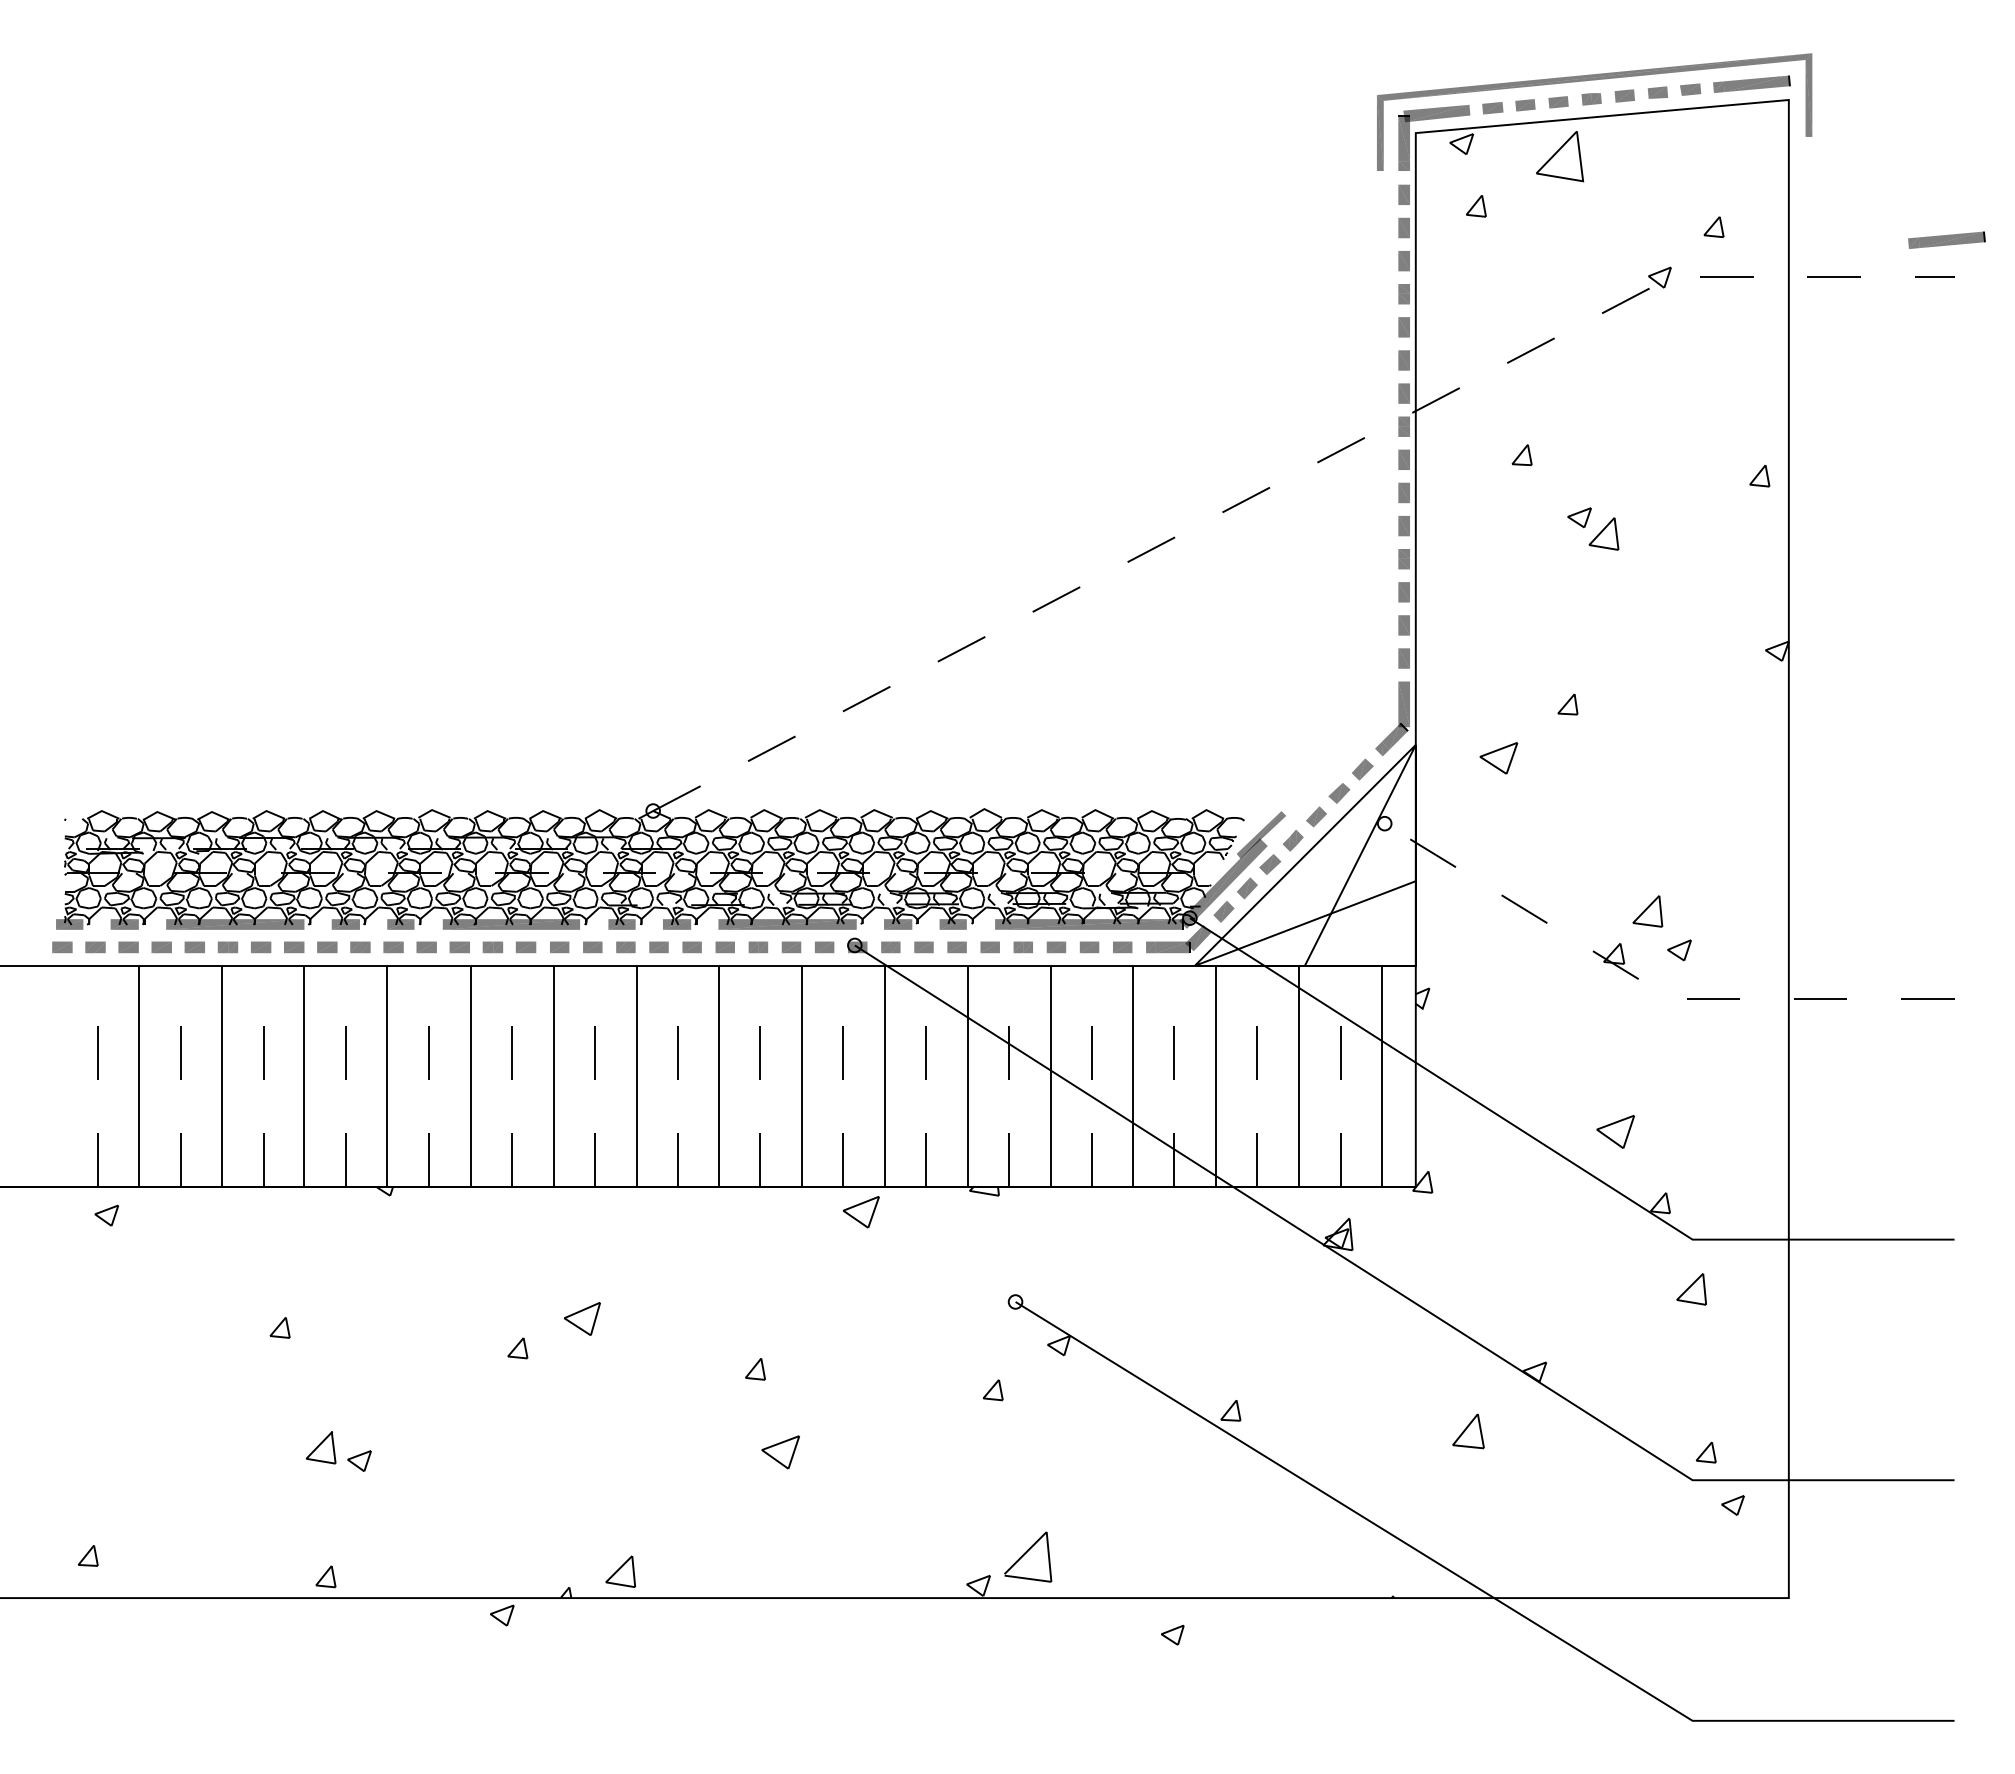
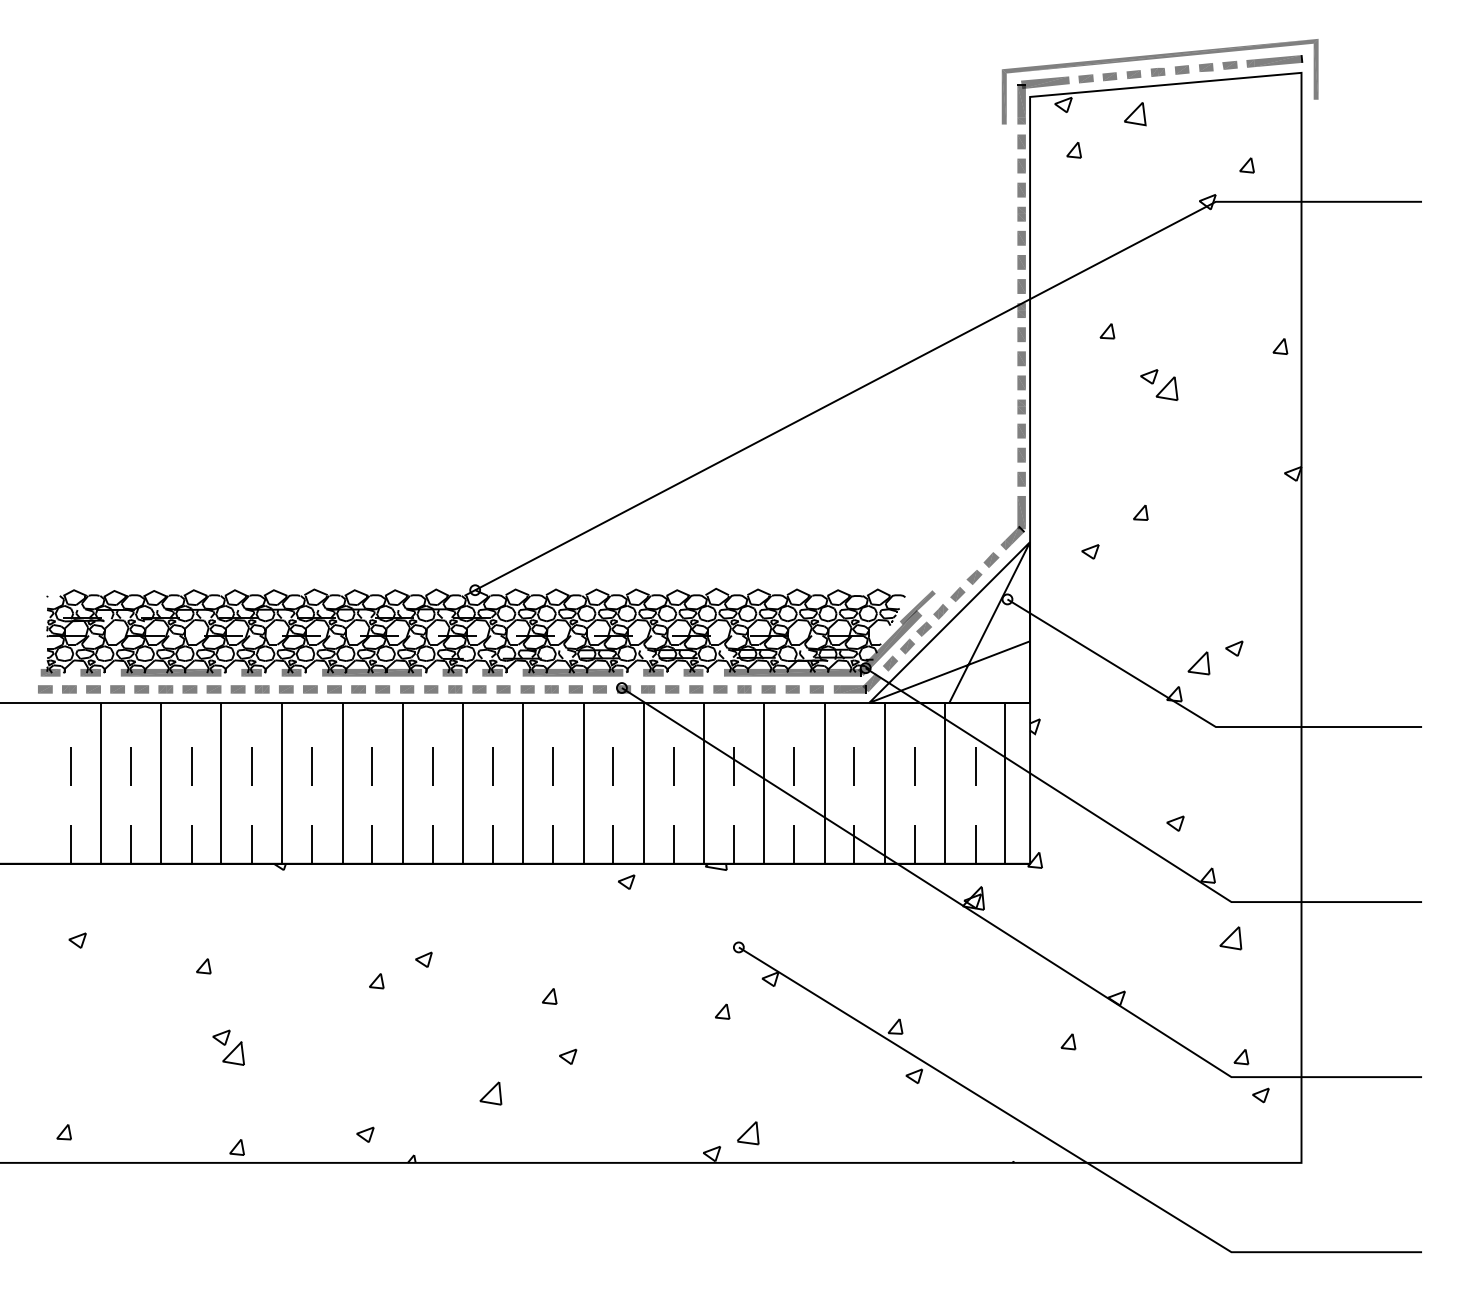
part: (1560, 156) -> (1135, 113), size x0.62
part: (1946, 239) -> (1416, 174), removed
line: (1288, 477) -> (937, 347), dashed -> solid
part: (1498, 758) -> (1090, 552), size x0.62
part: (1679, 950) -> (1234, 648), moved
line: (1648, 985) -> (1199, 717), dashed -> solid
part: (1615, 1131) -> (1175, 823), size x0.62
part: (860, 1212) -> (626, 882), size x0.62
part: (106, 1215) -> (77, 940), moved
part: (582, 1318) -> (423, 959), size x0.62
part: (1468, 1431) -> (1068, 1041), size x0.62
part: (780, 1452) -> (567, 1056), size x0.62
part: (359, 1460) -> (221, 1037), moved
part: (1028, 1557) -> (748, 1133), size x0.62
part: (620, 1571) -> (490, 1093), moved
part: (502, 1615) -> (365, 1134), moved
part: (1172, 1634) -> (914, 1075), moved

